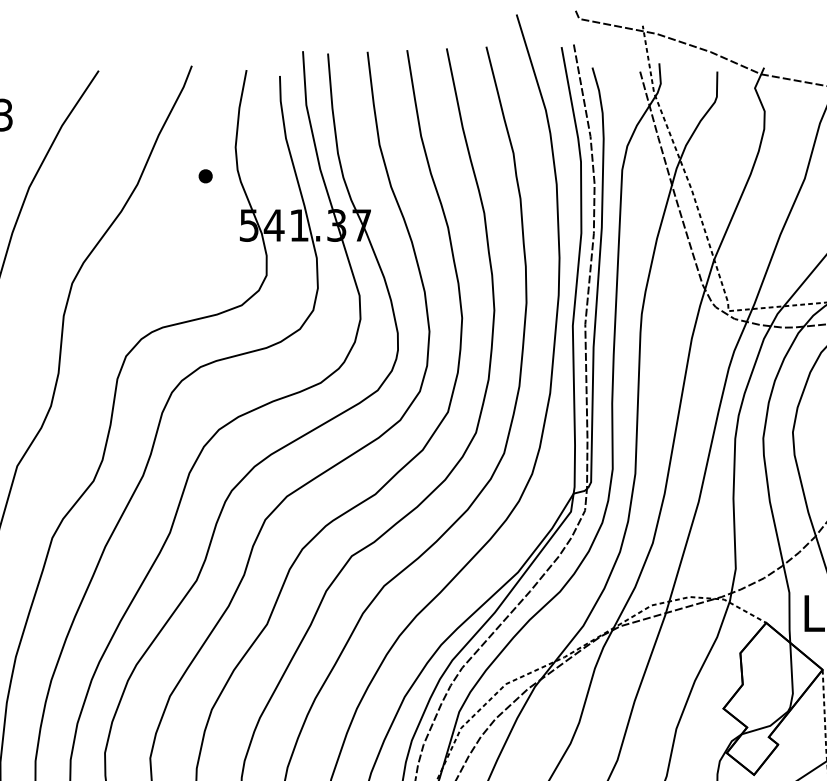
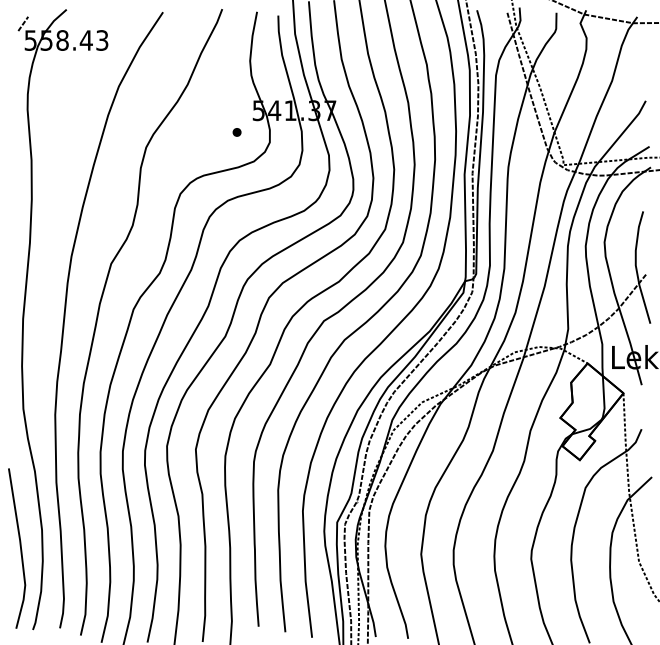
part: (204, 176) -> (236, 132), moved

